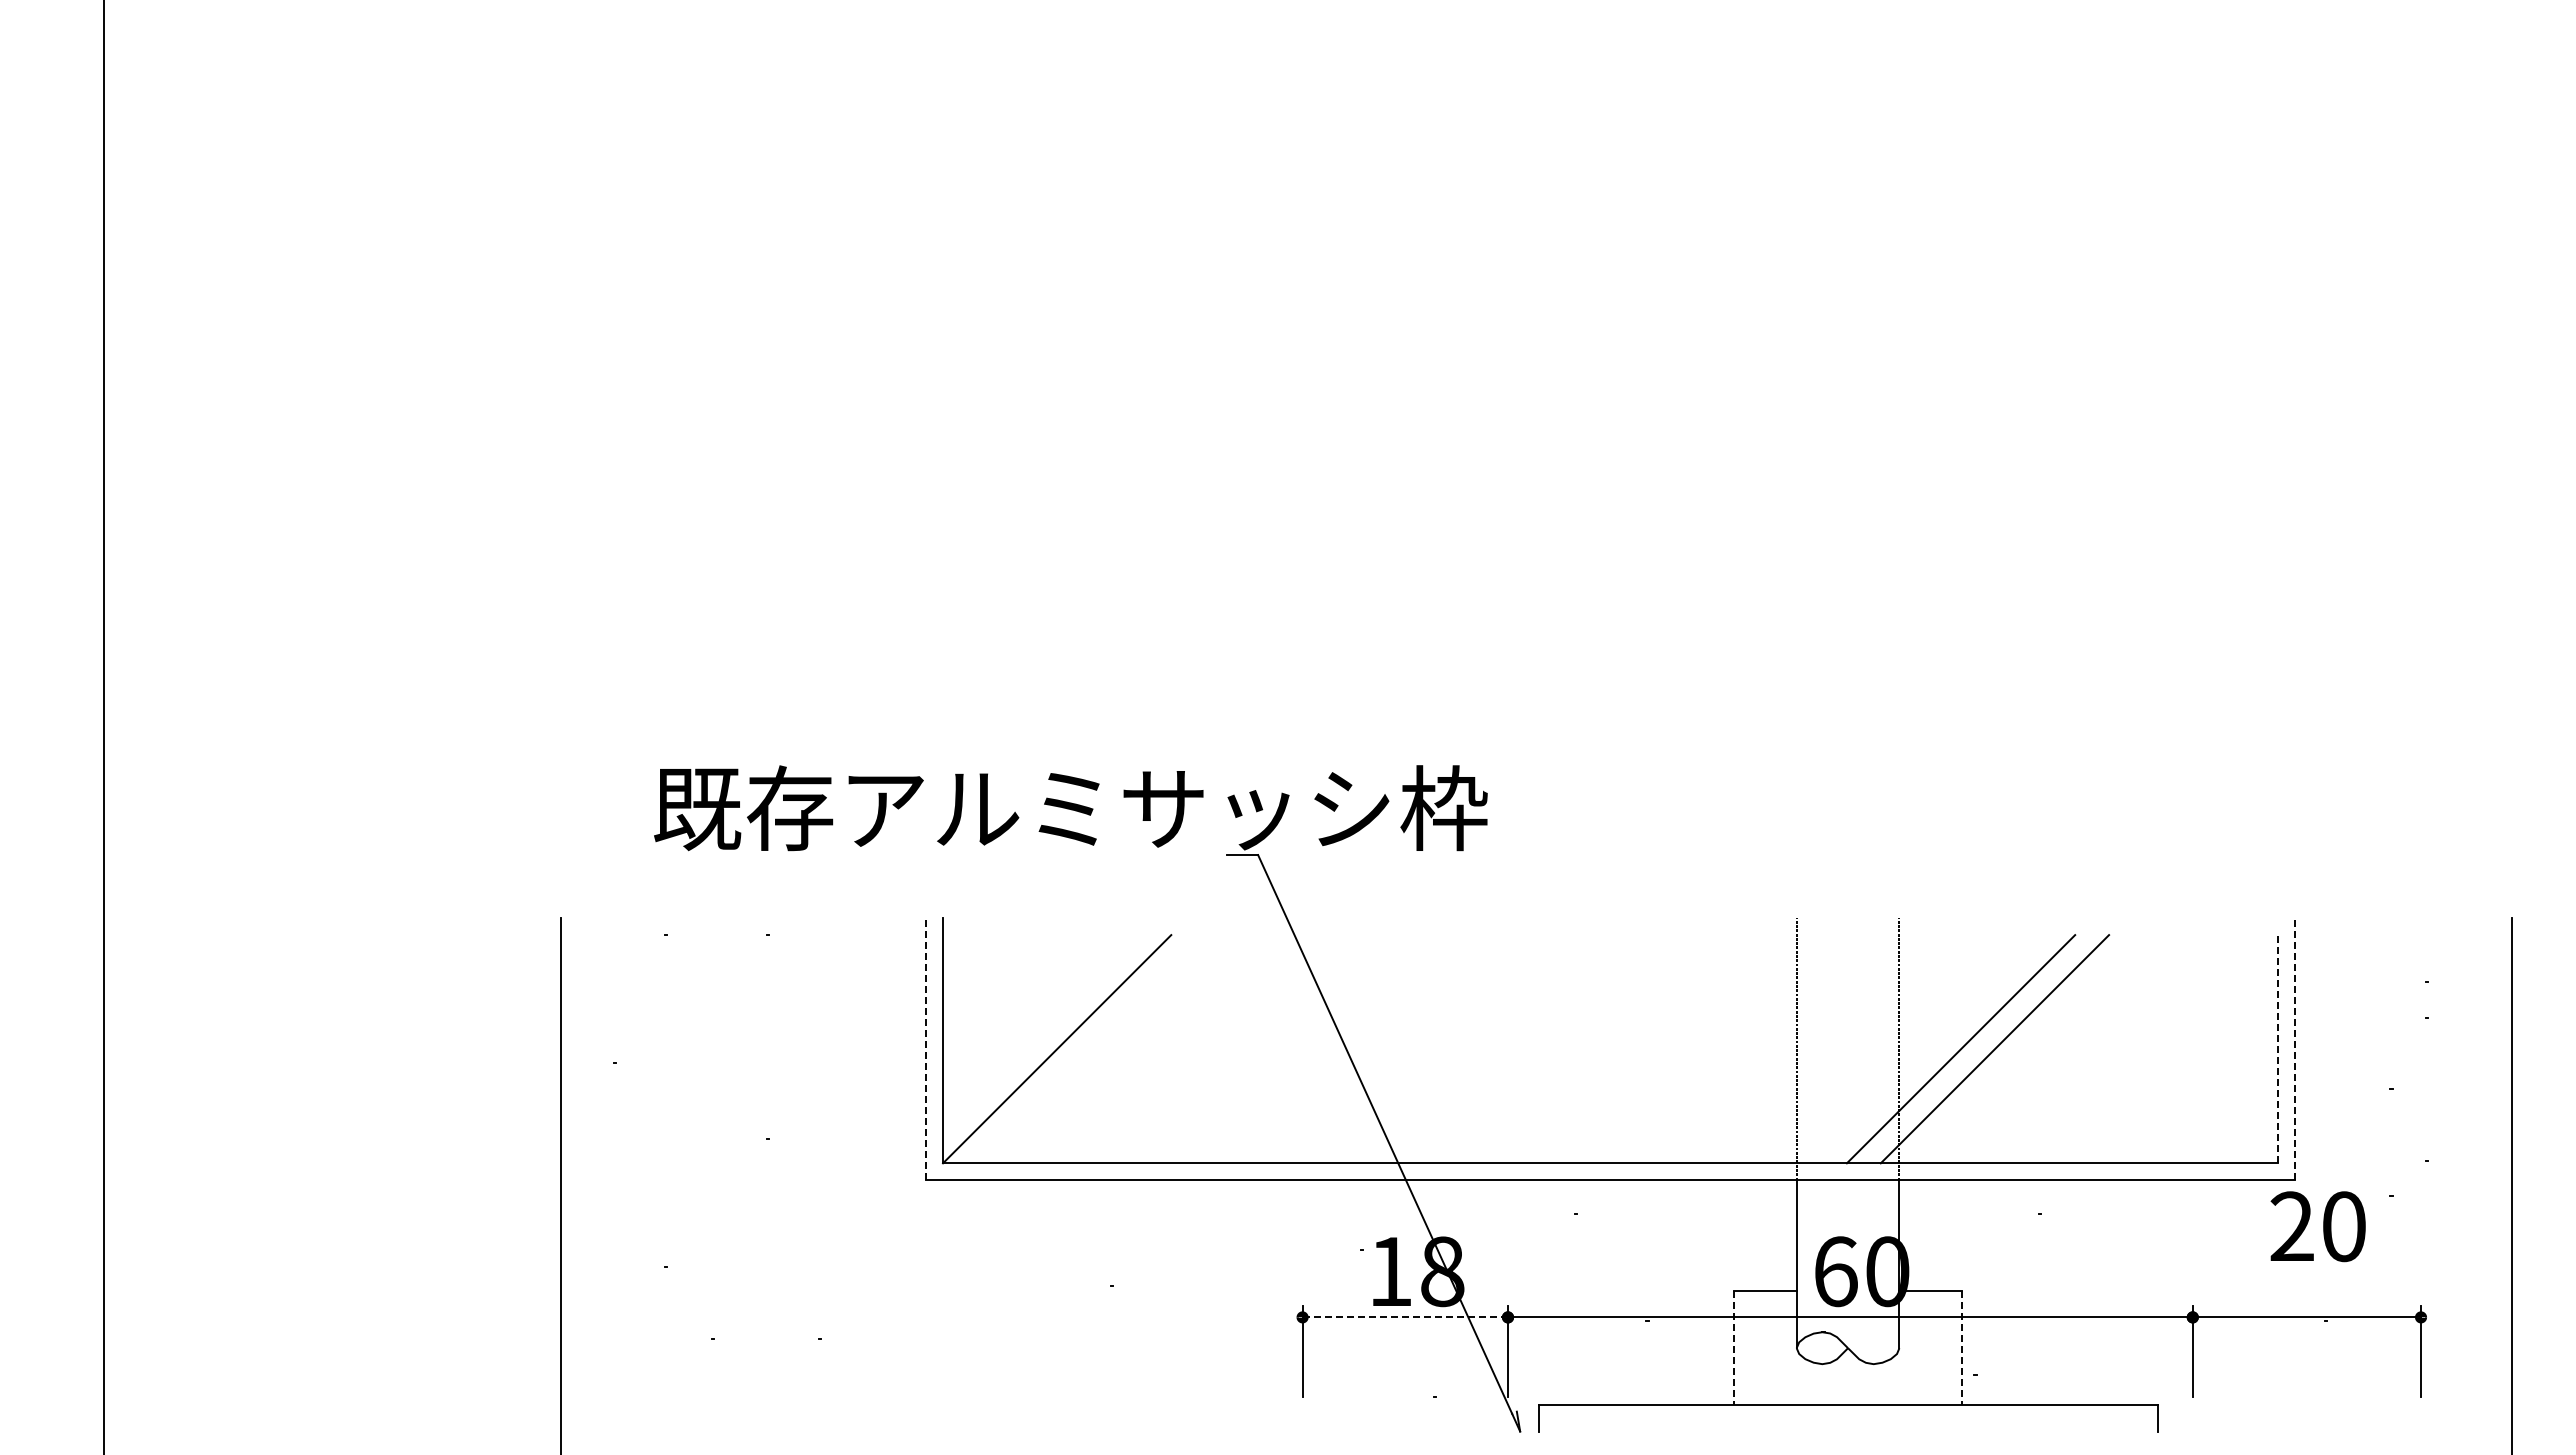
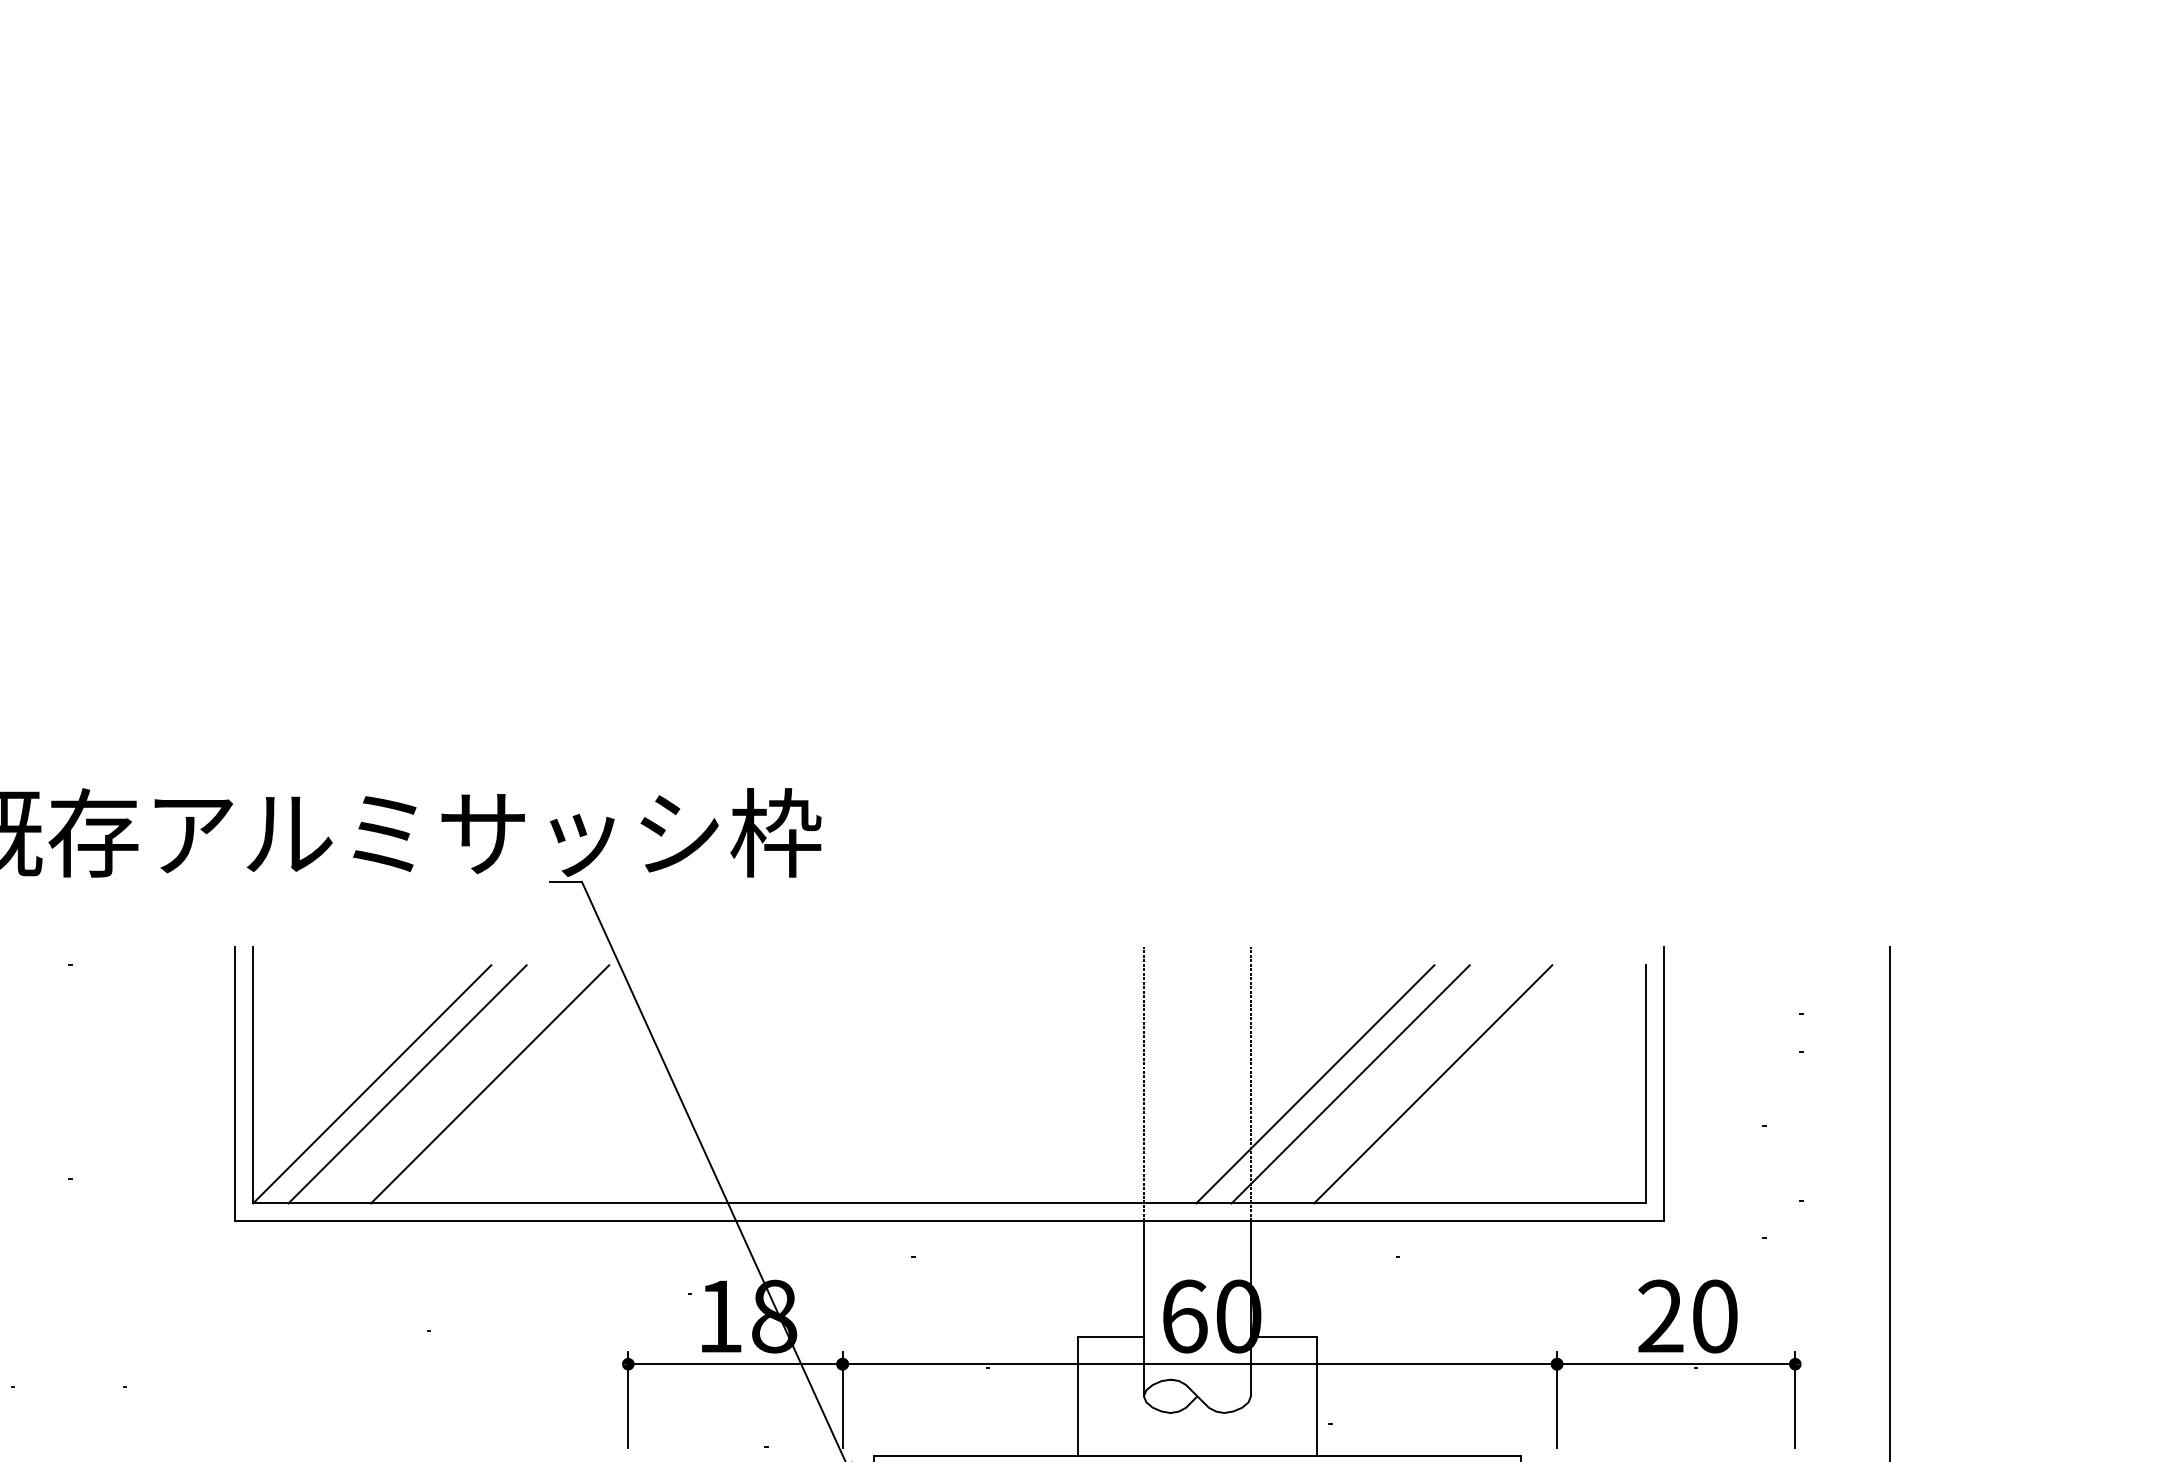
line: (925, 1048) -> (234, 1083), dashed -> solid
line: (2278, 1048) -> (1646, 1083), dashed -> solid
line: (2295, 1048) -> (1664, 1083), dashed -> solid
line: (1090, 1049) -> (407, 1084), added
line: (1170, 1049) -> (490, 1084), added
line: (2073, 1049) -> (1432, 1084), added
text: (2317, 1226) -> (1687, 1316), moved
line: (1405, 1317) -> (735, 1364), dashed -> solid
line: (1733, 1348) -> (1077, 1396), dashed -> solid
line: (1962, 1348) -> (1316, 1396), dashed -> solid

